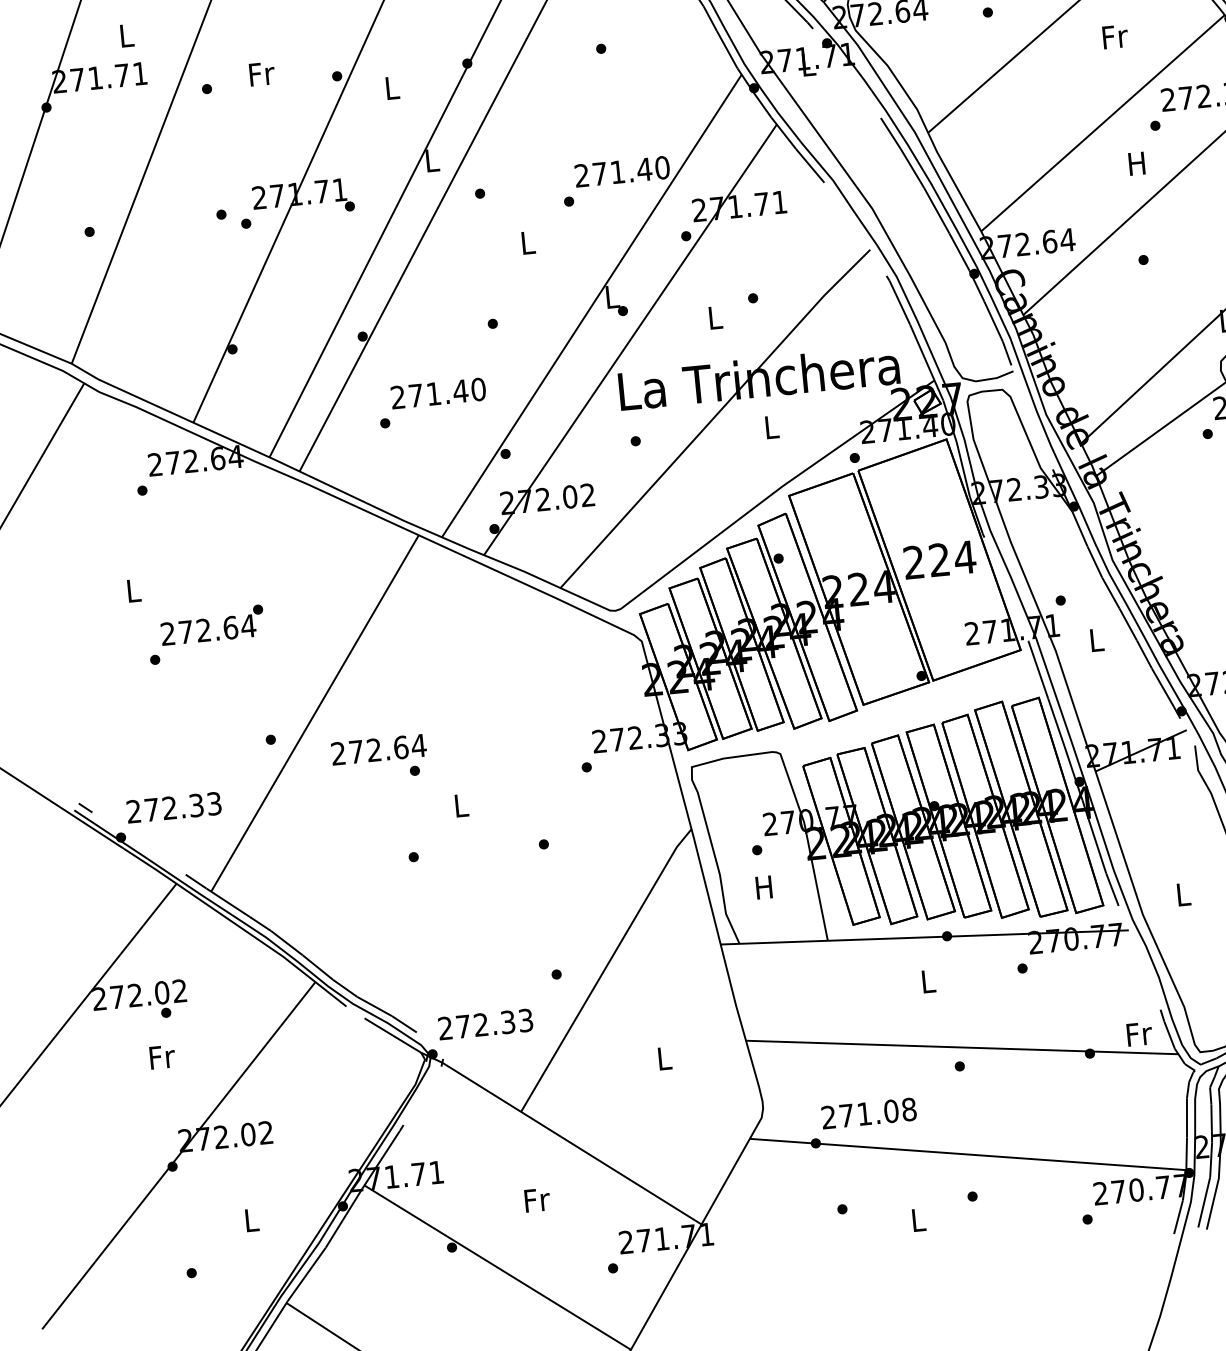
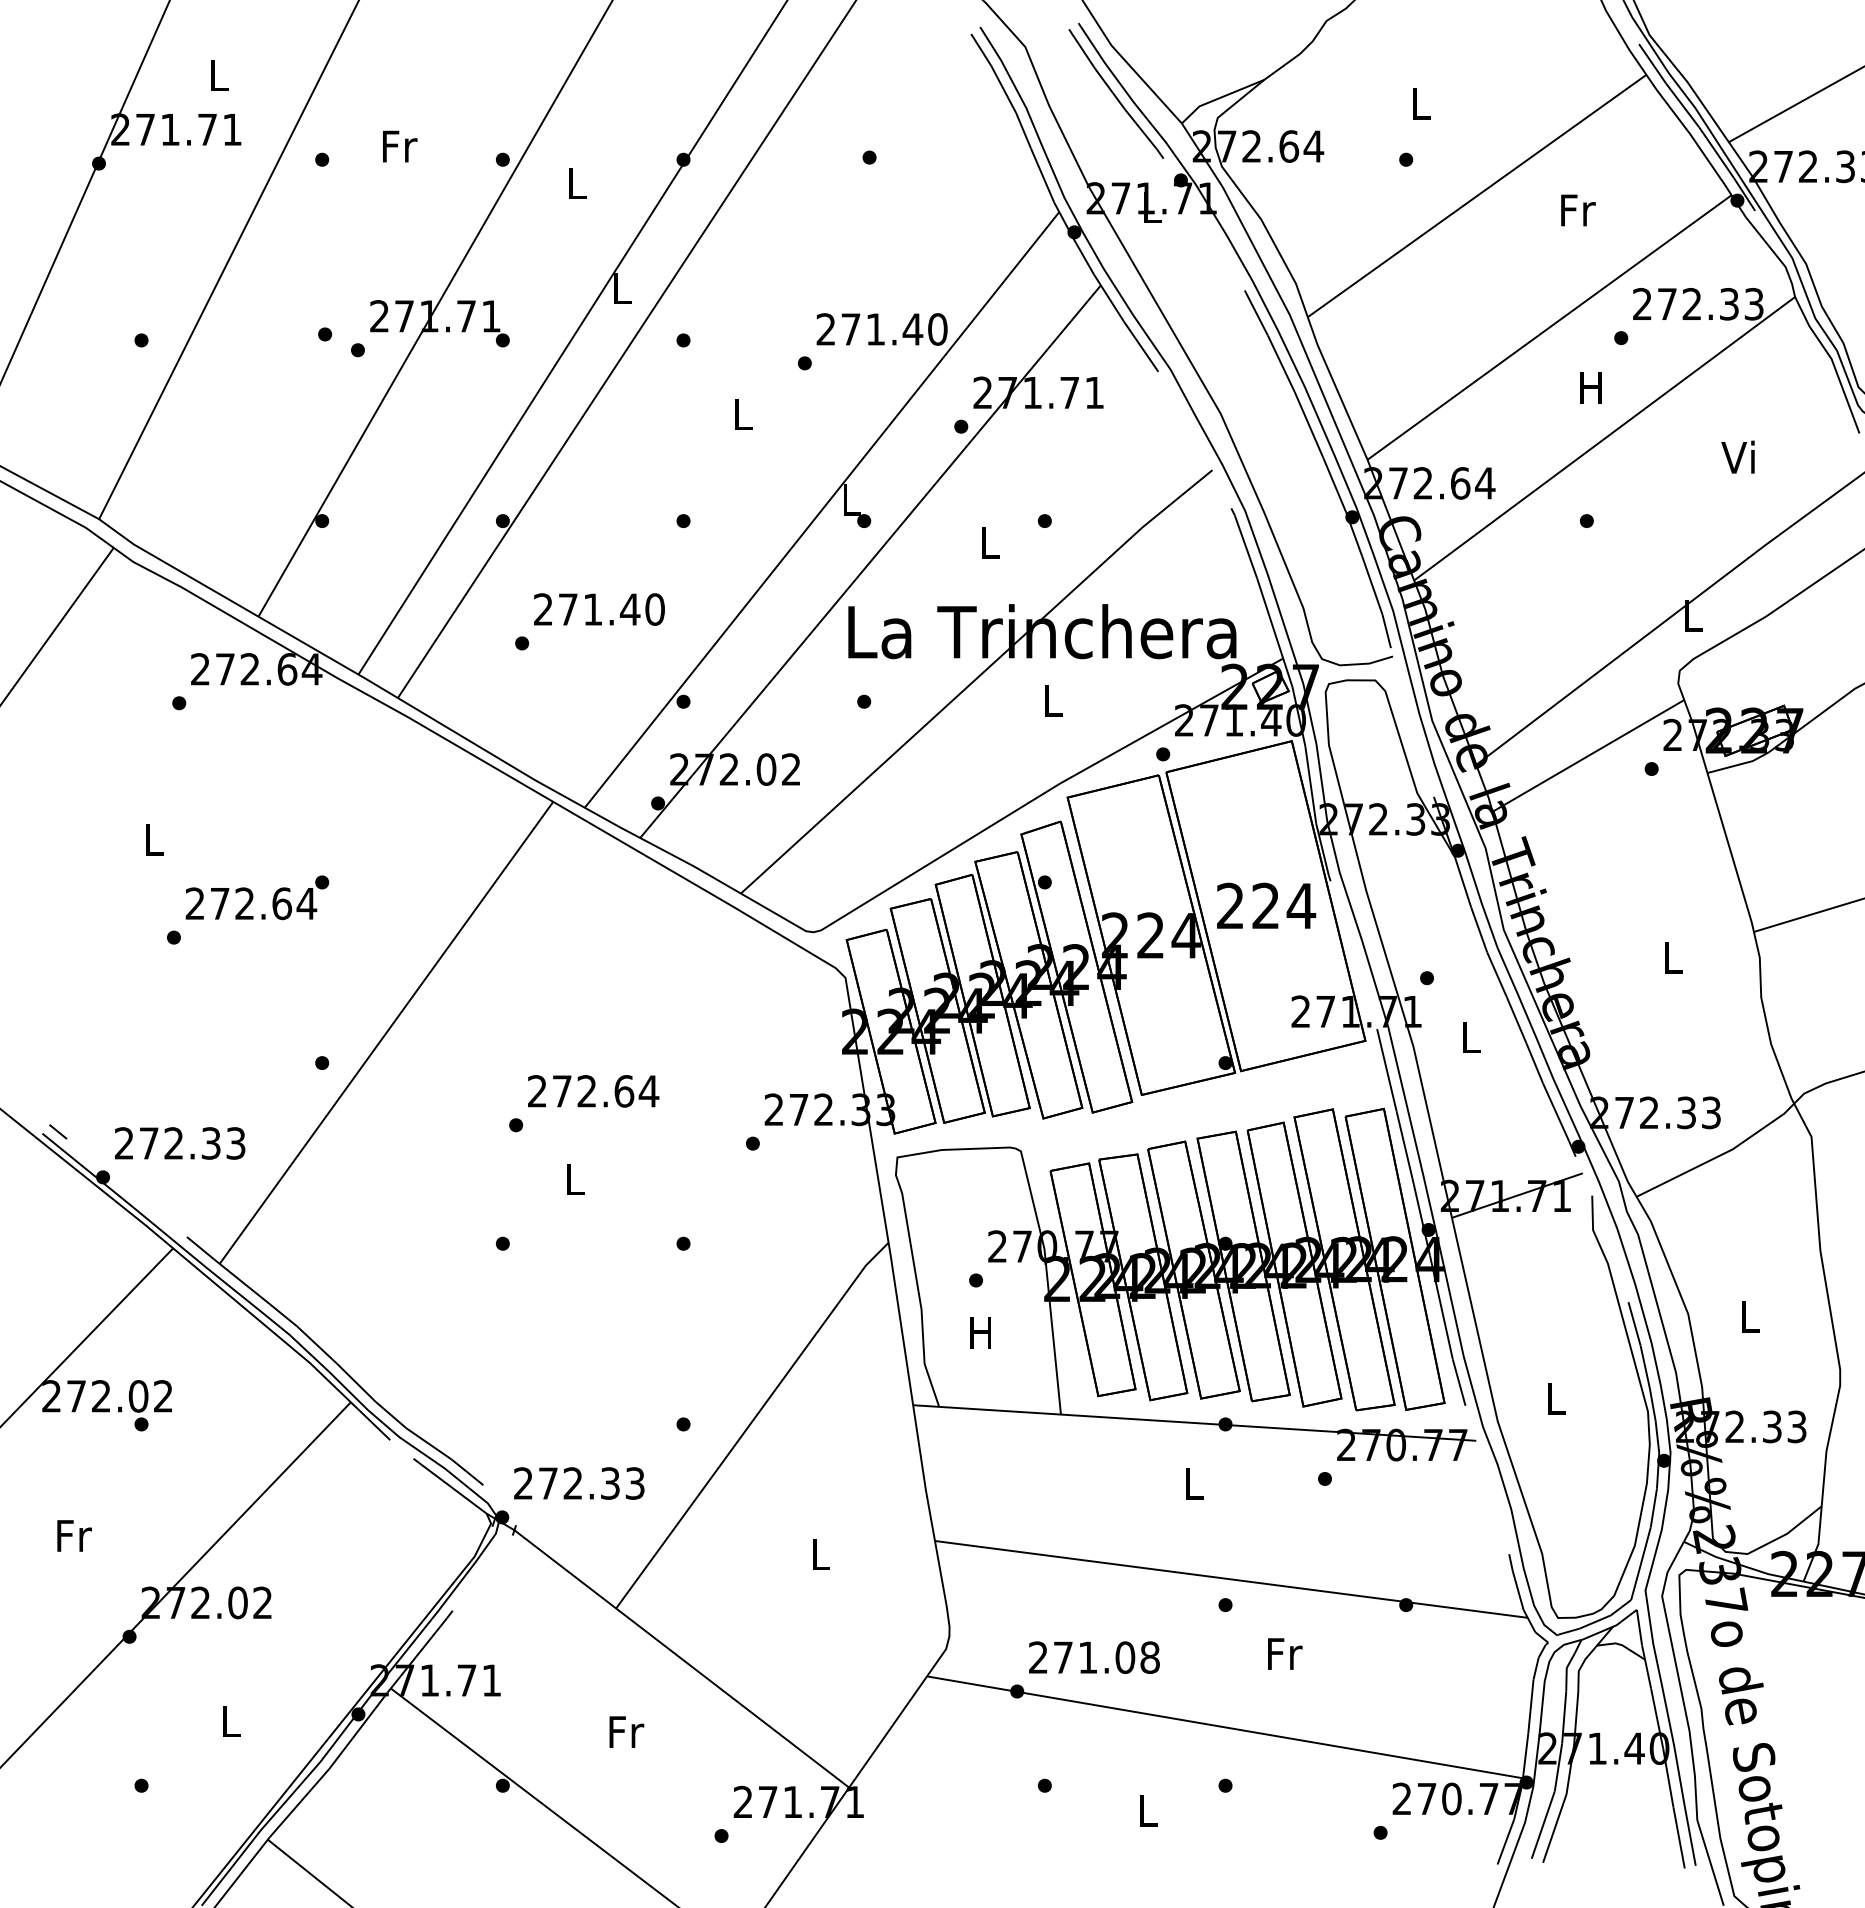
text: (378, 749) -> (593, 1091), moved
text: (1139, 1033) -> (1285, 1653), moved
text: (162, 1056) -> (74, 1535), moved

